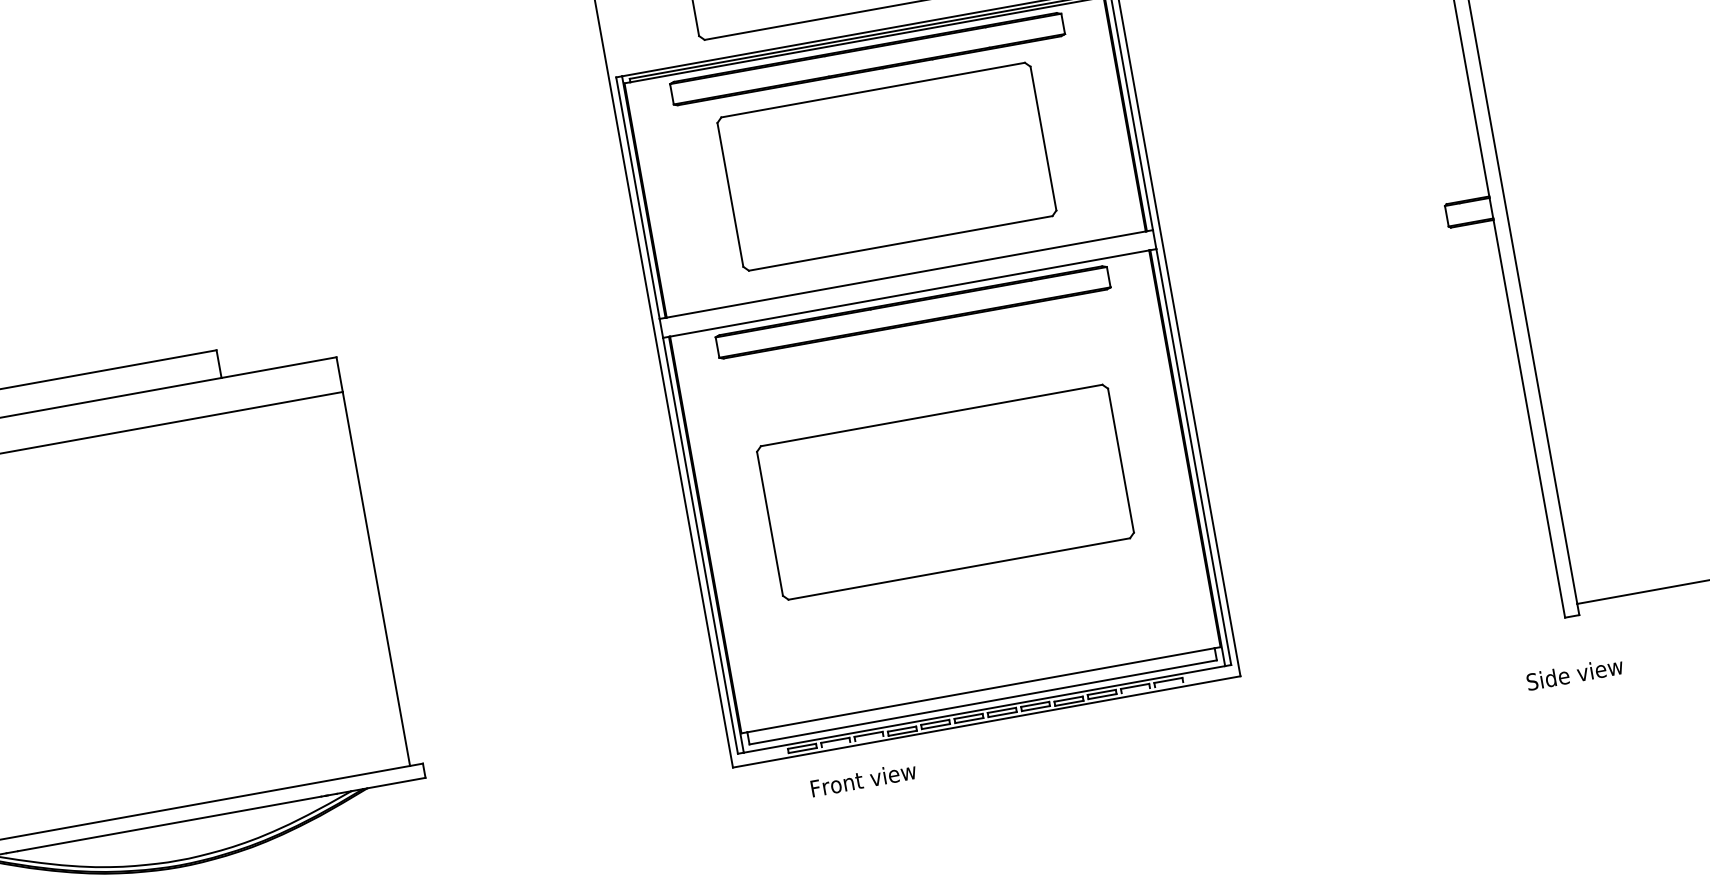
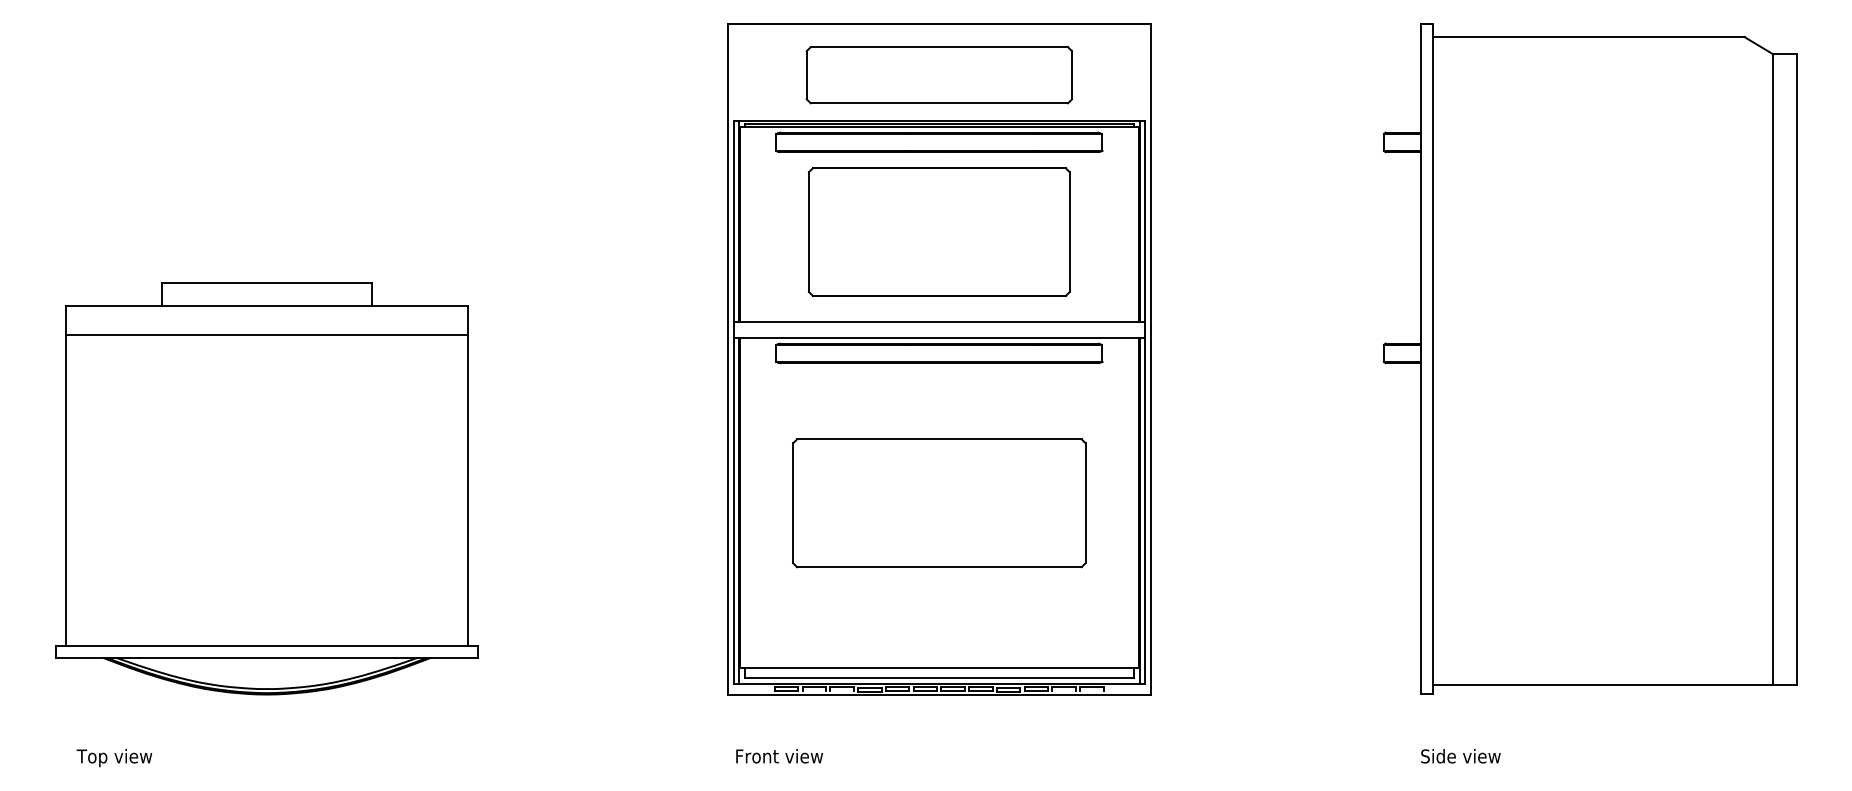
text: (1574, 674) -> (1460, 756), moved
text: (863, 779) -> (779, 756), moved

